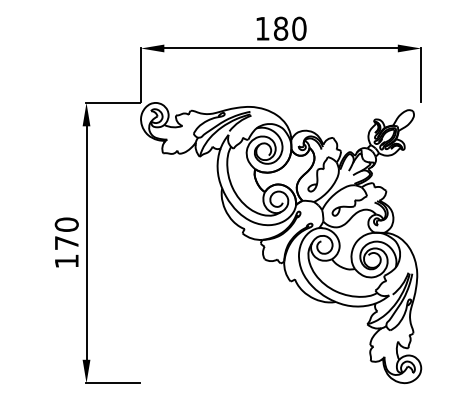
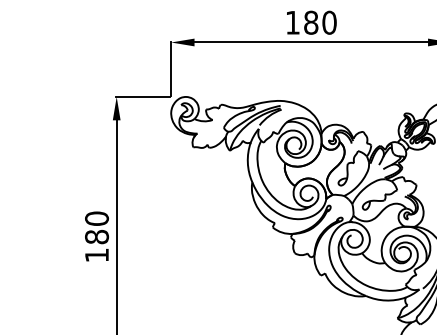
text: (66, 242) -> (96, 236), 170 -> 180

